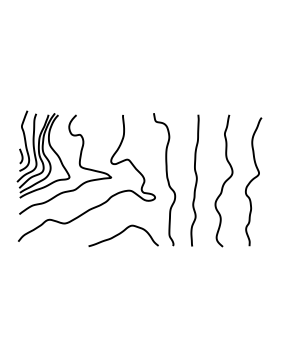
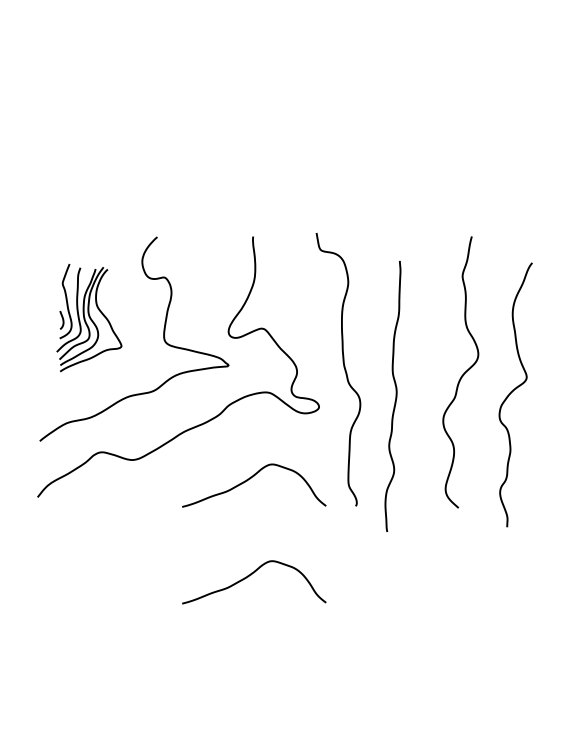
part: (43, 154) -> (89, 318), size x0.6
curve: (195, 180) -> (393, 396), moved
curve: (253, 180) -> (515, 392), moved
curve: (121, 280) -> (249, 577), added

